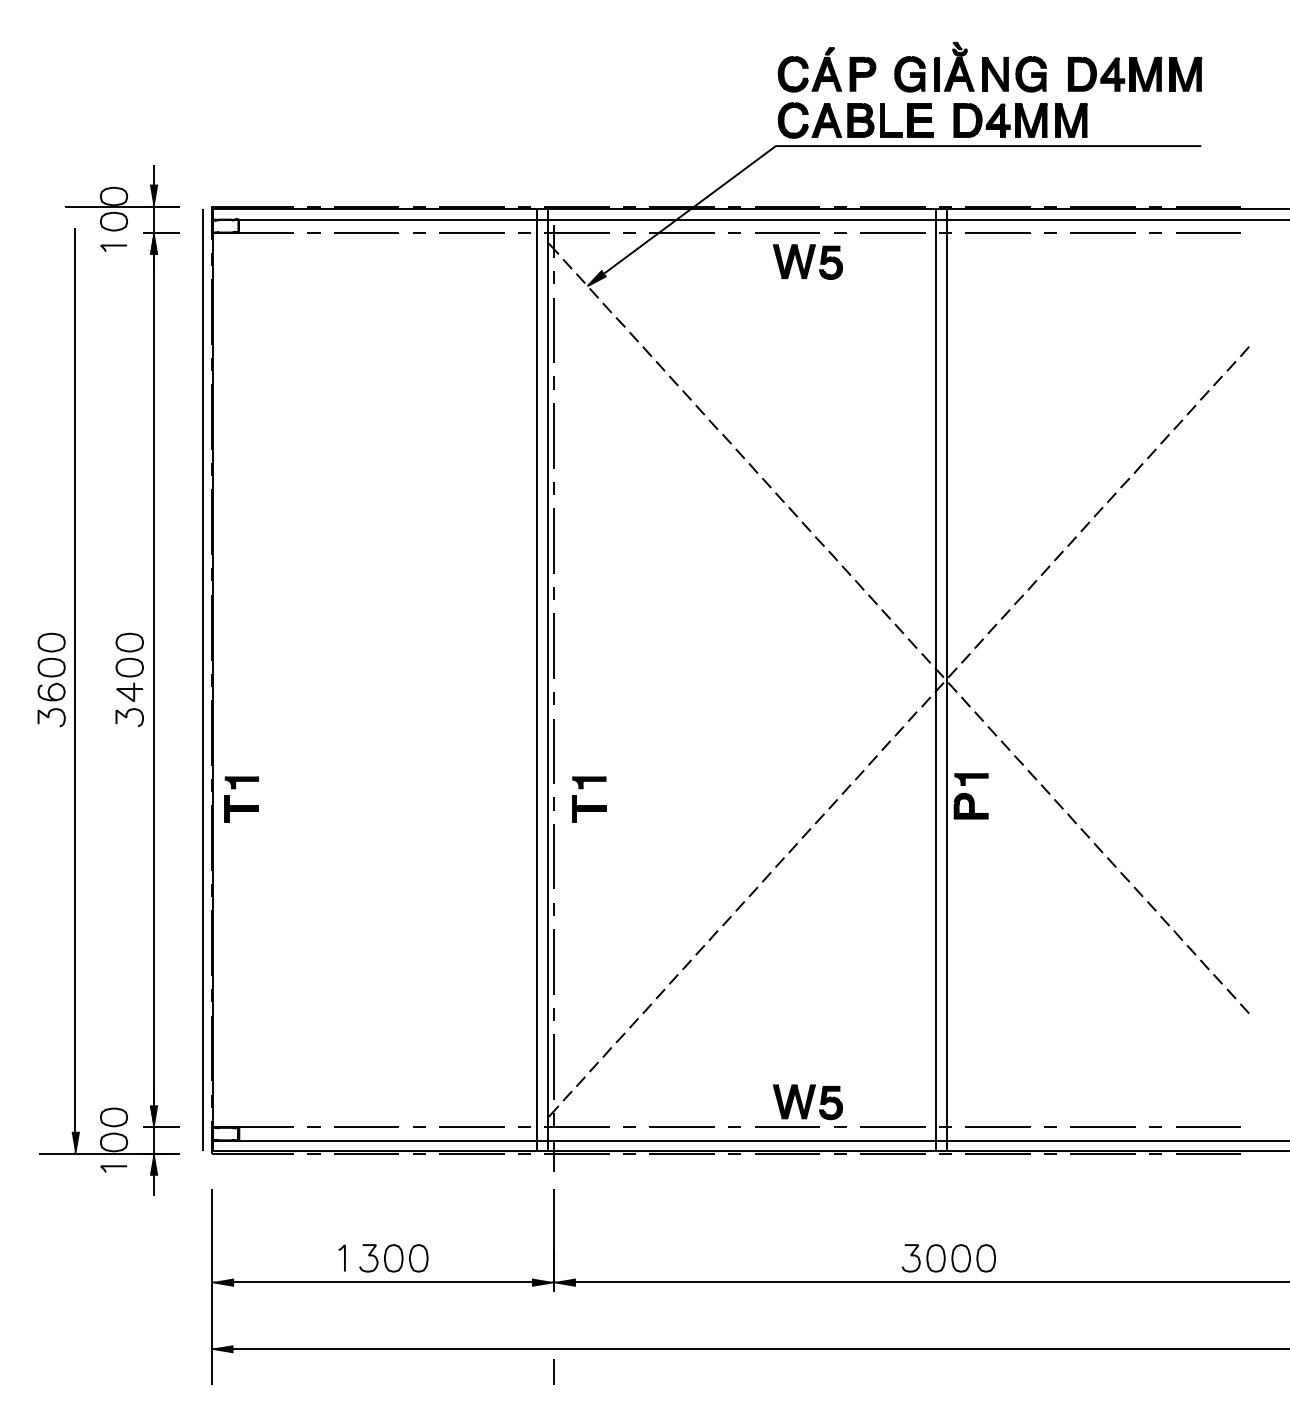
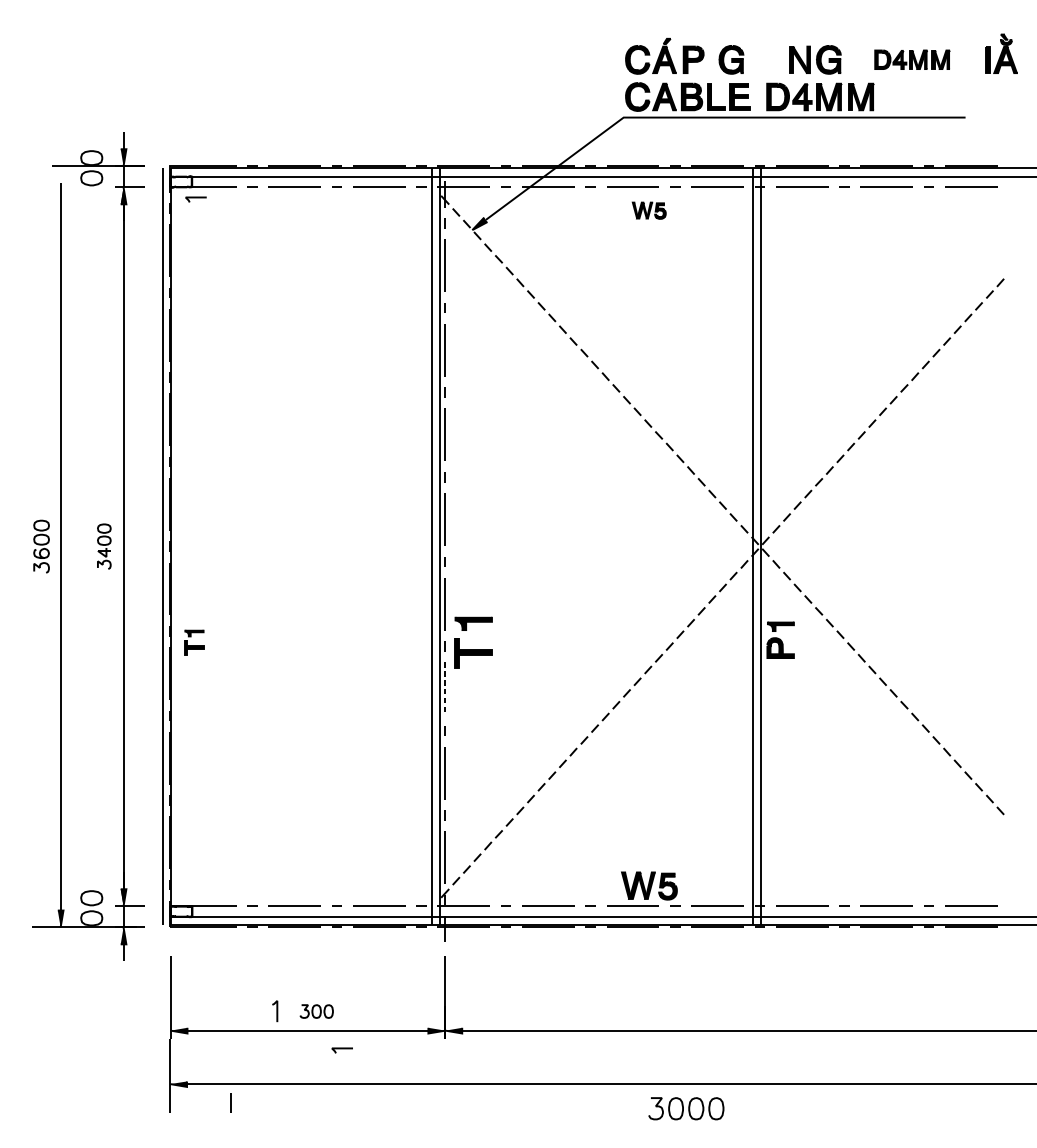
part: (954, 66) -> (1001, 53), moved
part: (1135, 73) -> (912, 59), size x0.7
line: (113, 246) -> (195, 198), moved
part: (807, 261) -> (649, 210), size x0.6
part: (51, 679) -> (41, 546), size x0.7
part: (129, 679) -> (104, 546), size x0.6
part: (241, 799) -> (194, 642), size x0.7
part: (589, 799) -> (473, 642), size x1.4
line: (554, 856) -> (445, 688), solid -> dashed
line: (113, 1167) -> (342, 1049), moved
part: (393, 1258) -> (316, 1011), size x0.6
part: (948, 1258) -> (686, 1108), moved
line: (553, 1371) -> (231, 1102), moved

